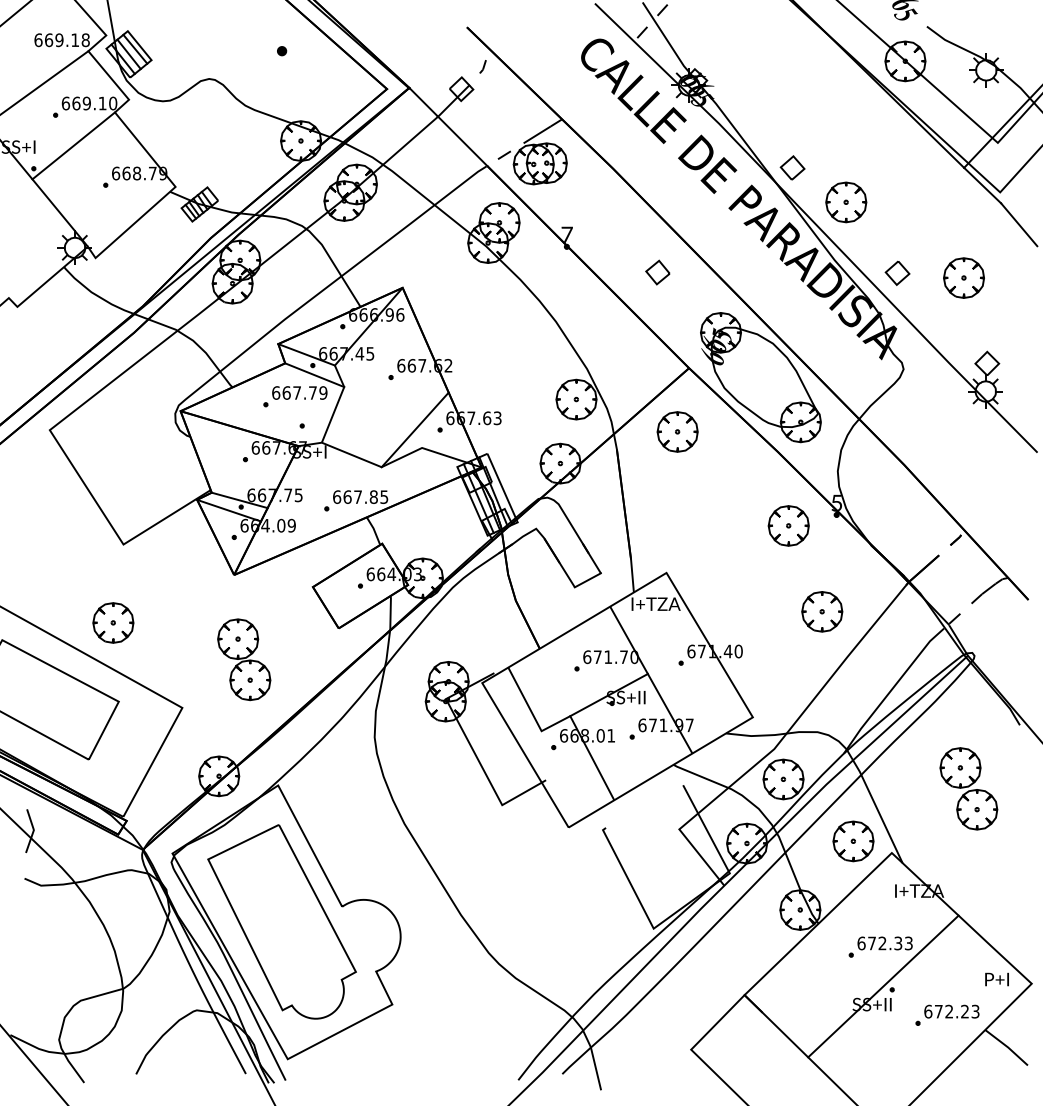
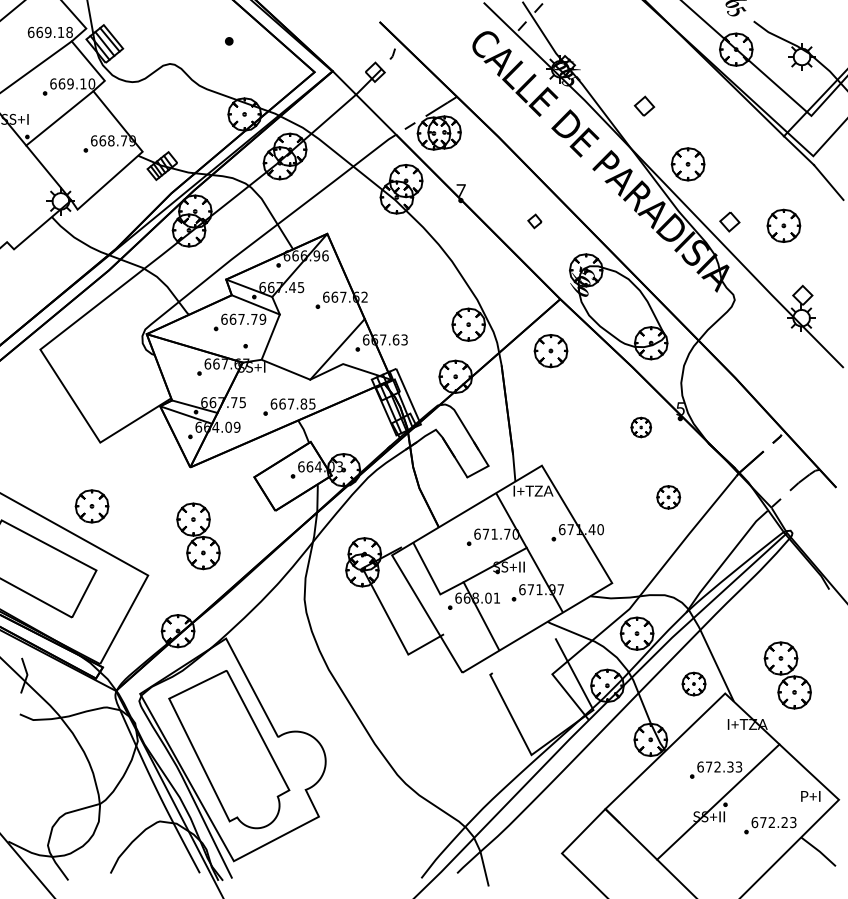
part: (792, 167) -> (644, 105), moved
part: (657, 272) -> (534, 221), size x0.7
part: (788, 525) -> (641, 427), size x0.6
part: (822, 611) -> (668, 497), size x0.7
part: (968, 788) -> (787, 675), moved
part: (853, 841) -> (694, 684), size x0.7

